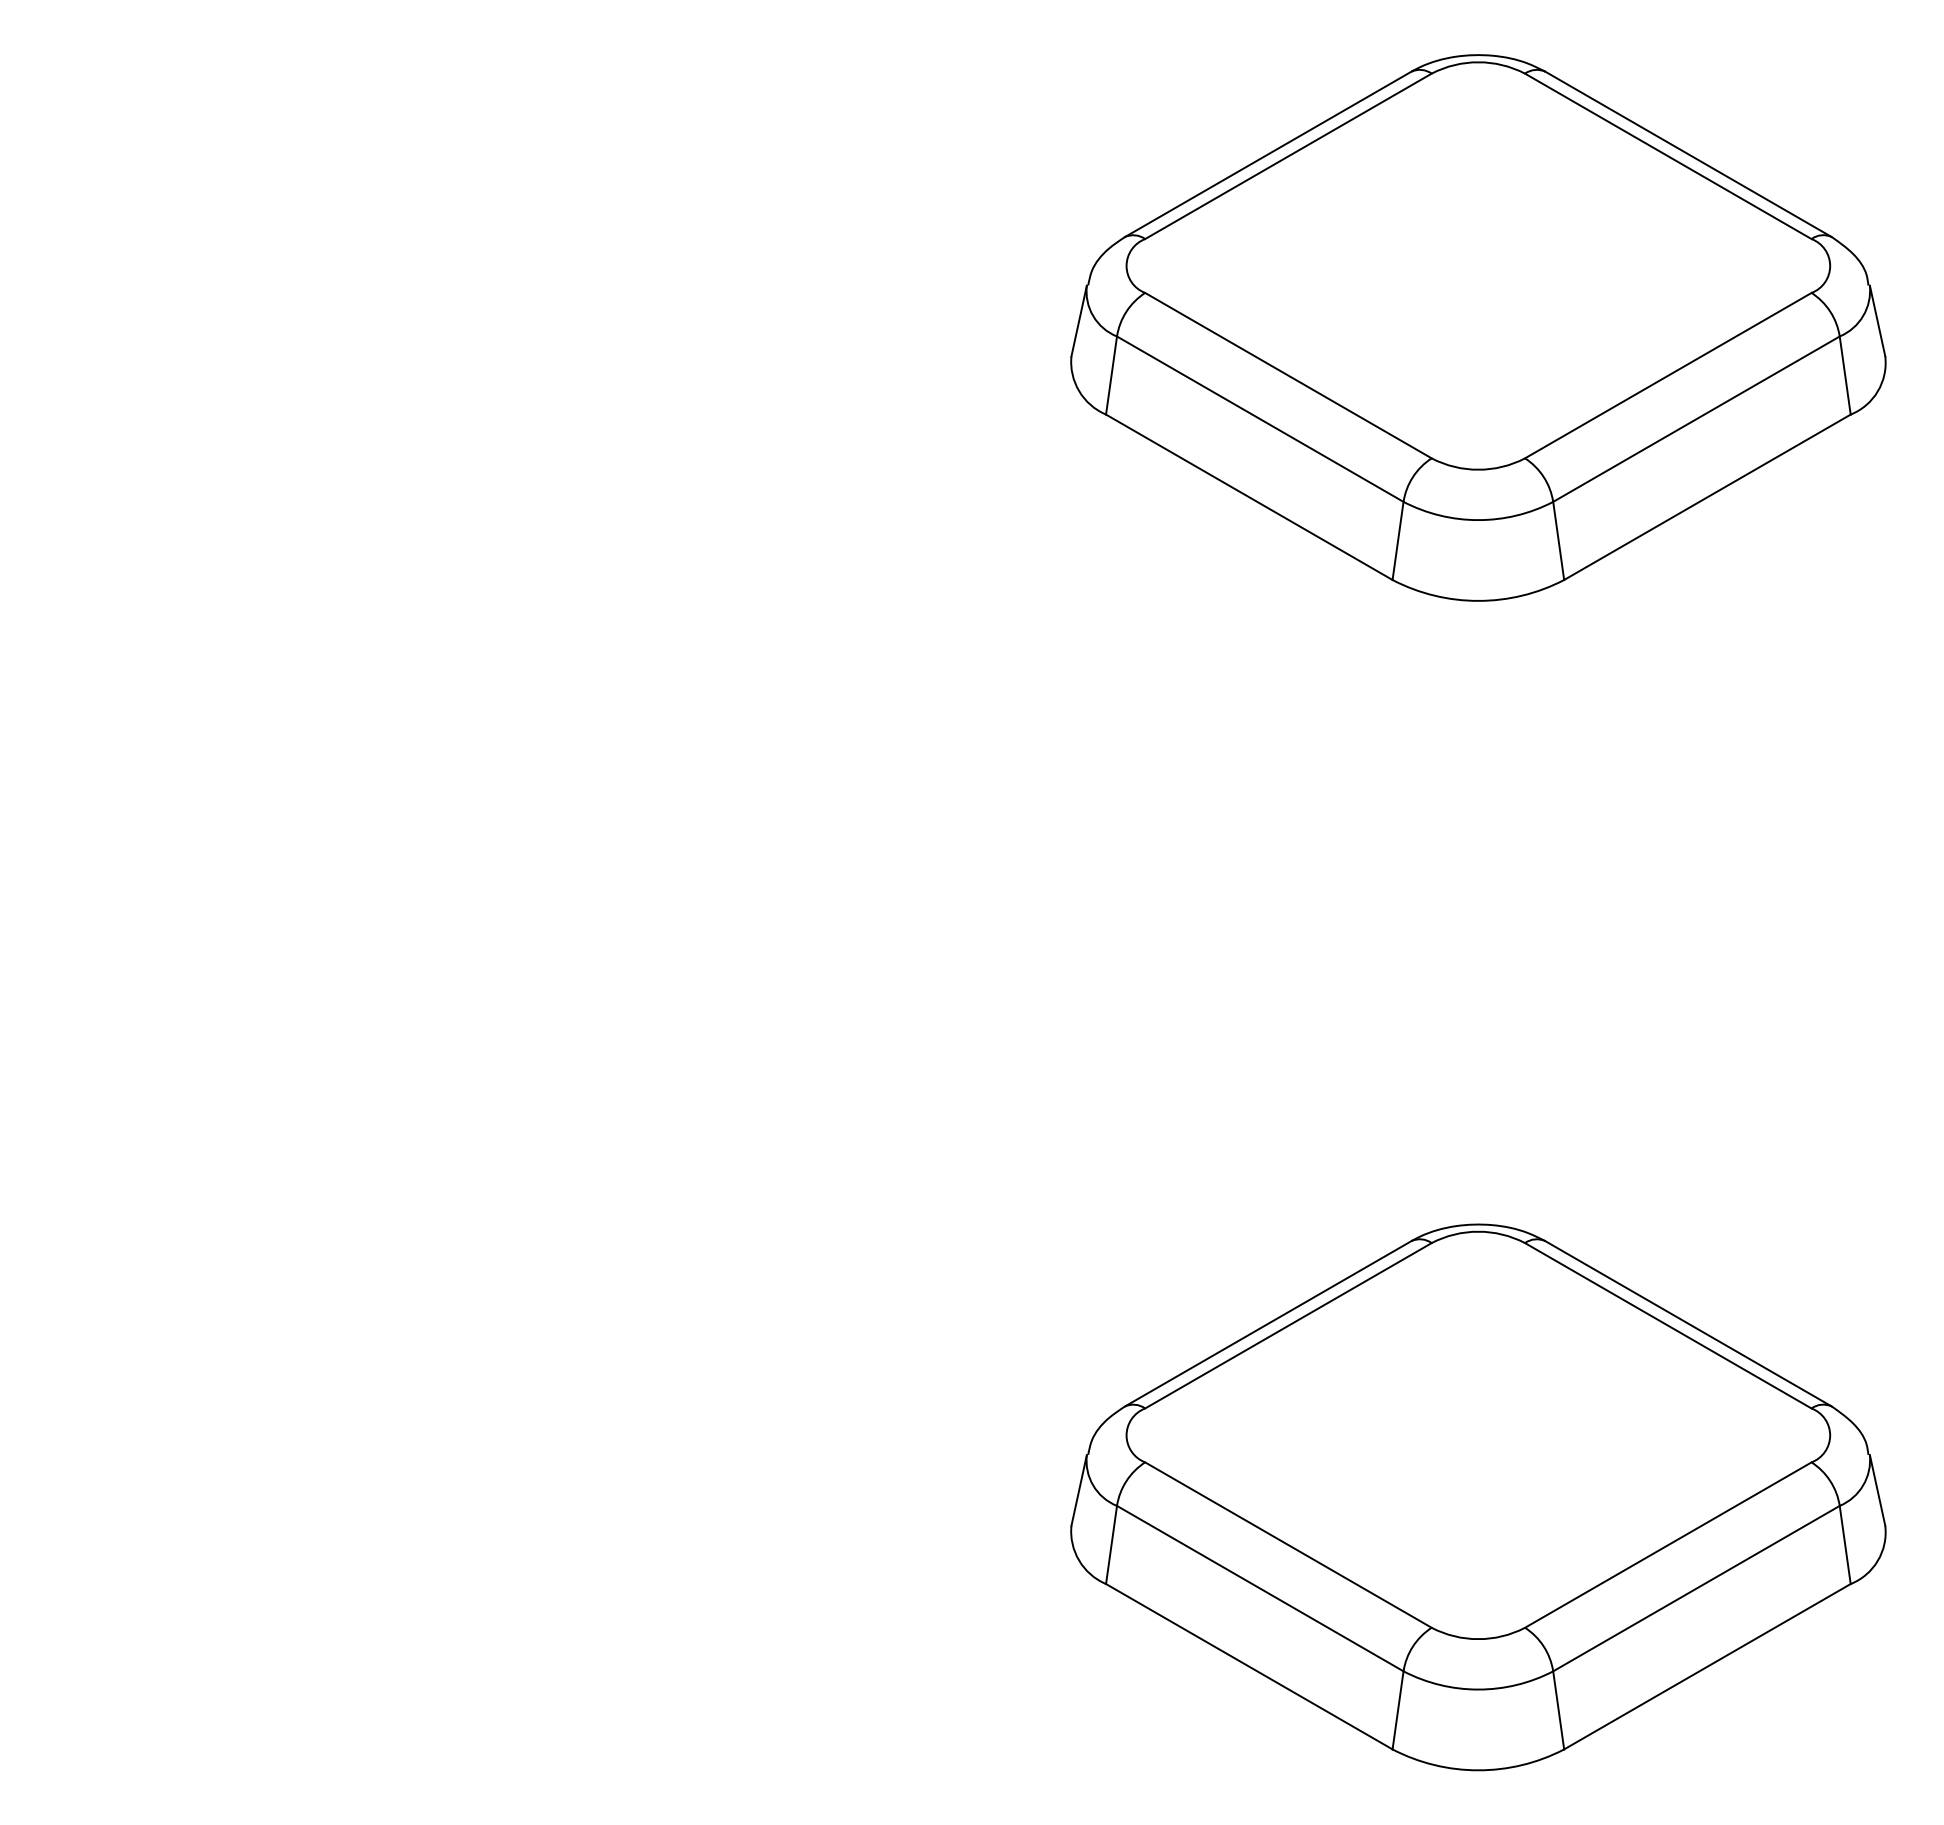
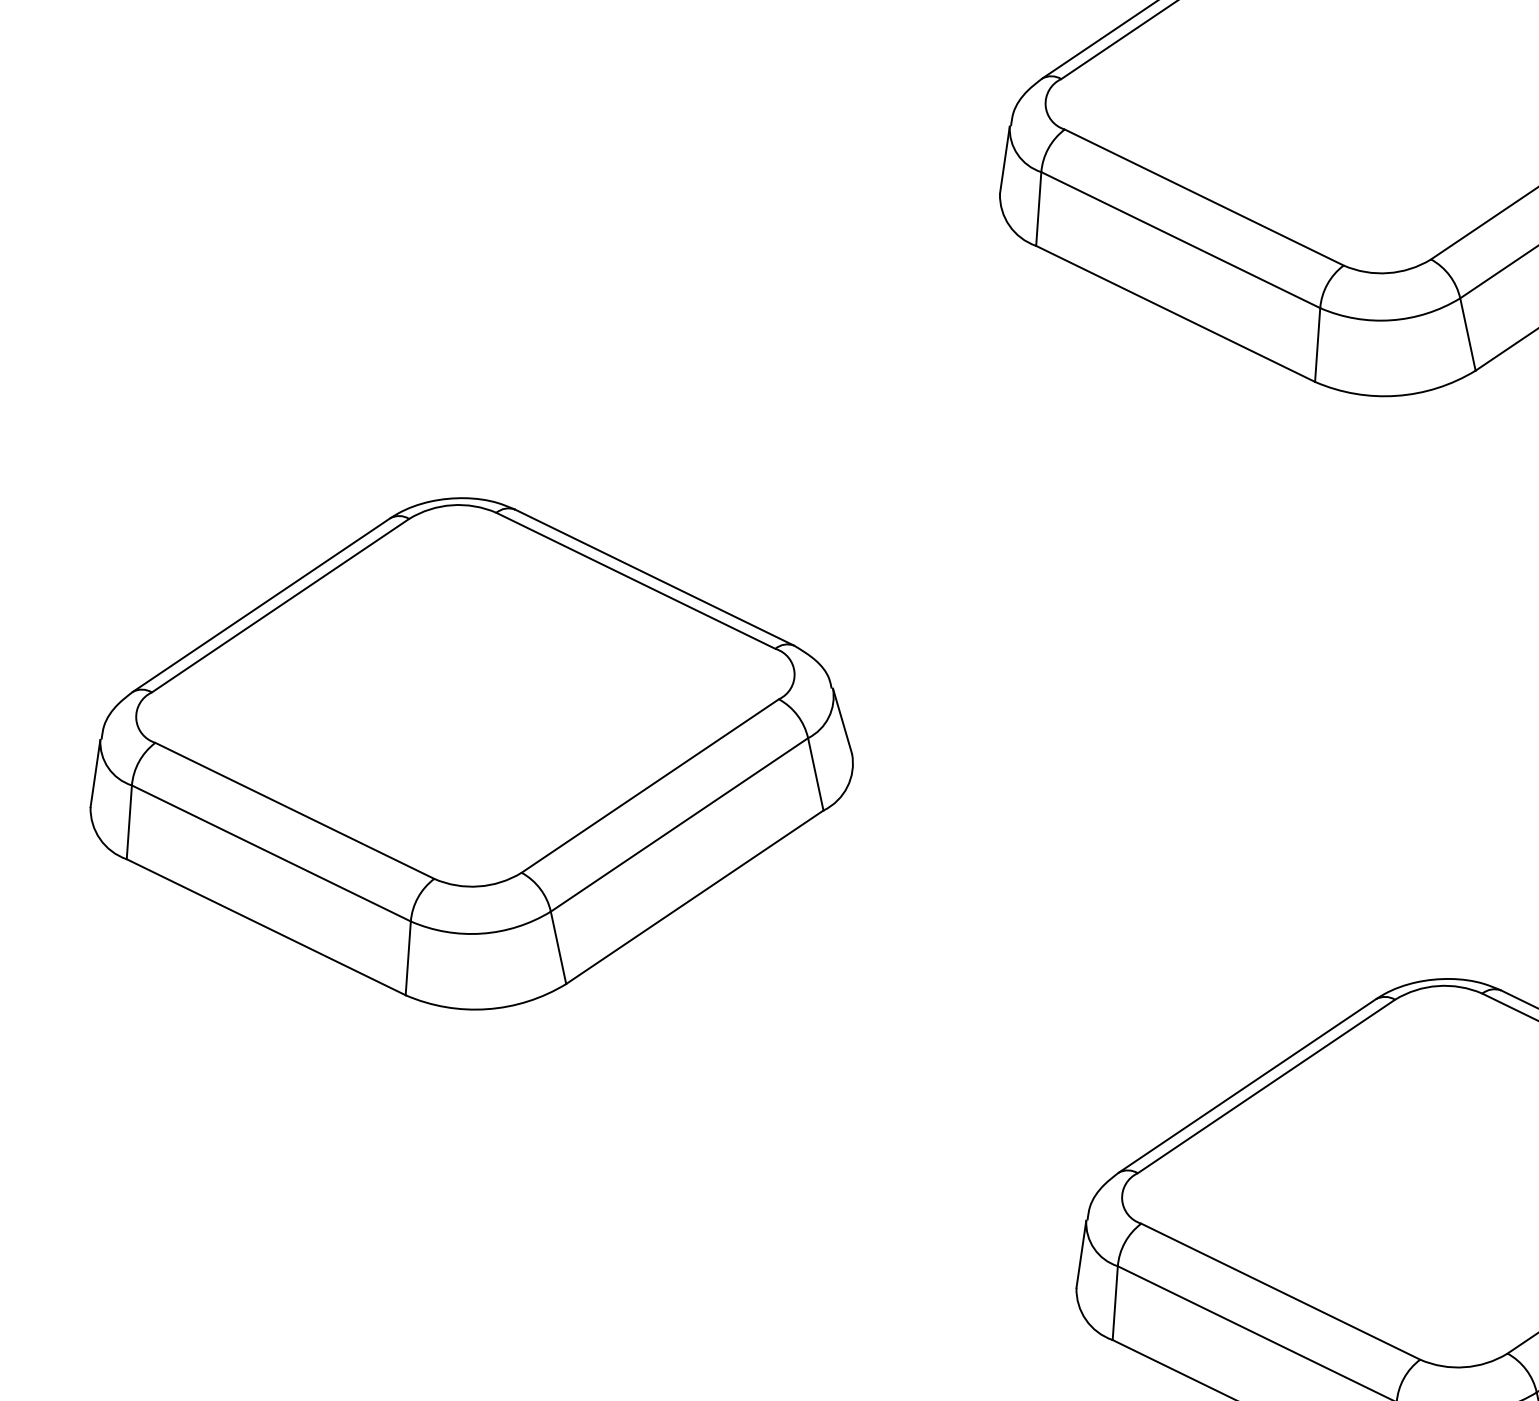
part: (465, 912) -> (469, 753), added

